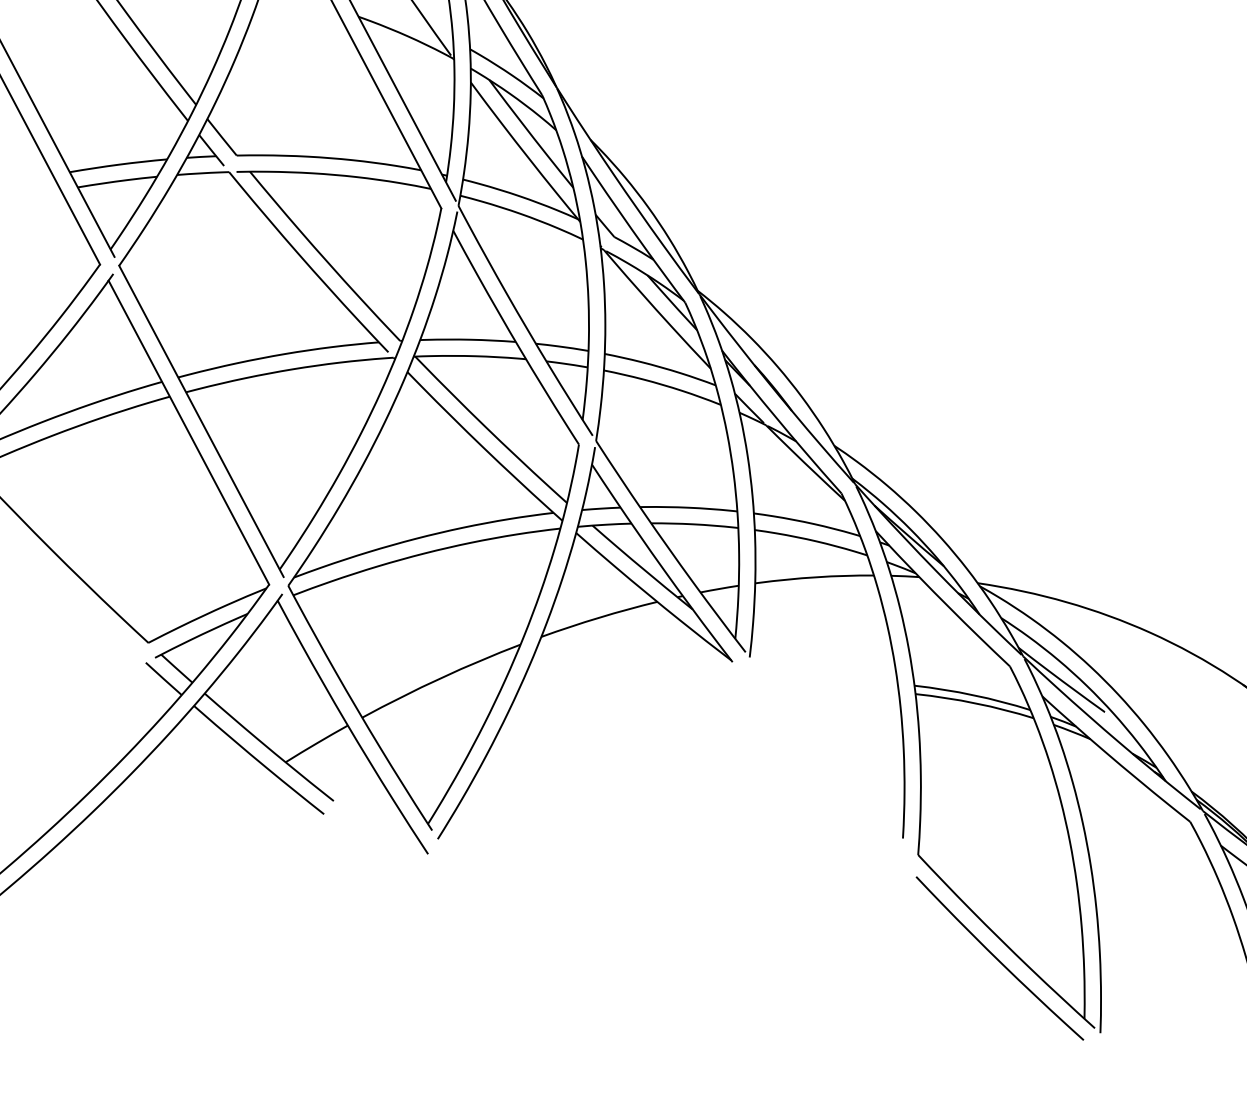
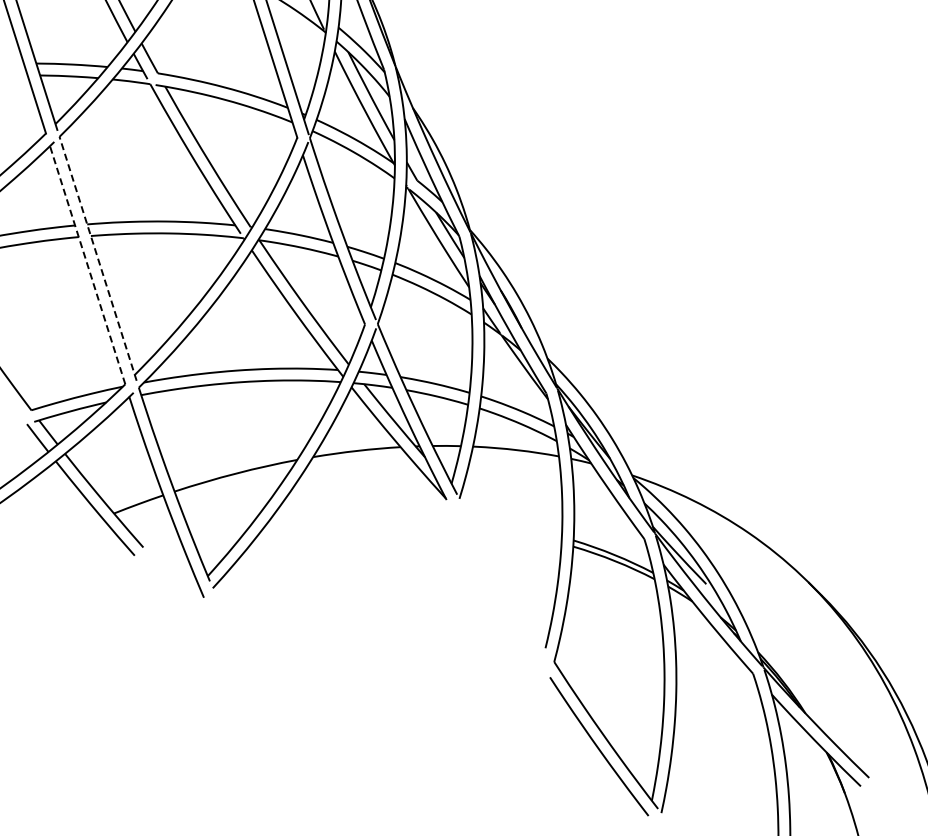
line: (201, 420) -> (98, 258), solid -> dashed
line: (188, 433) -> (87, 265), solid -> dashed

